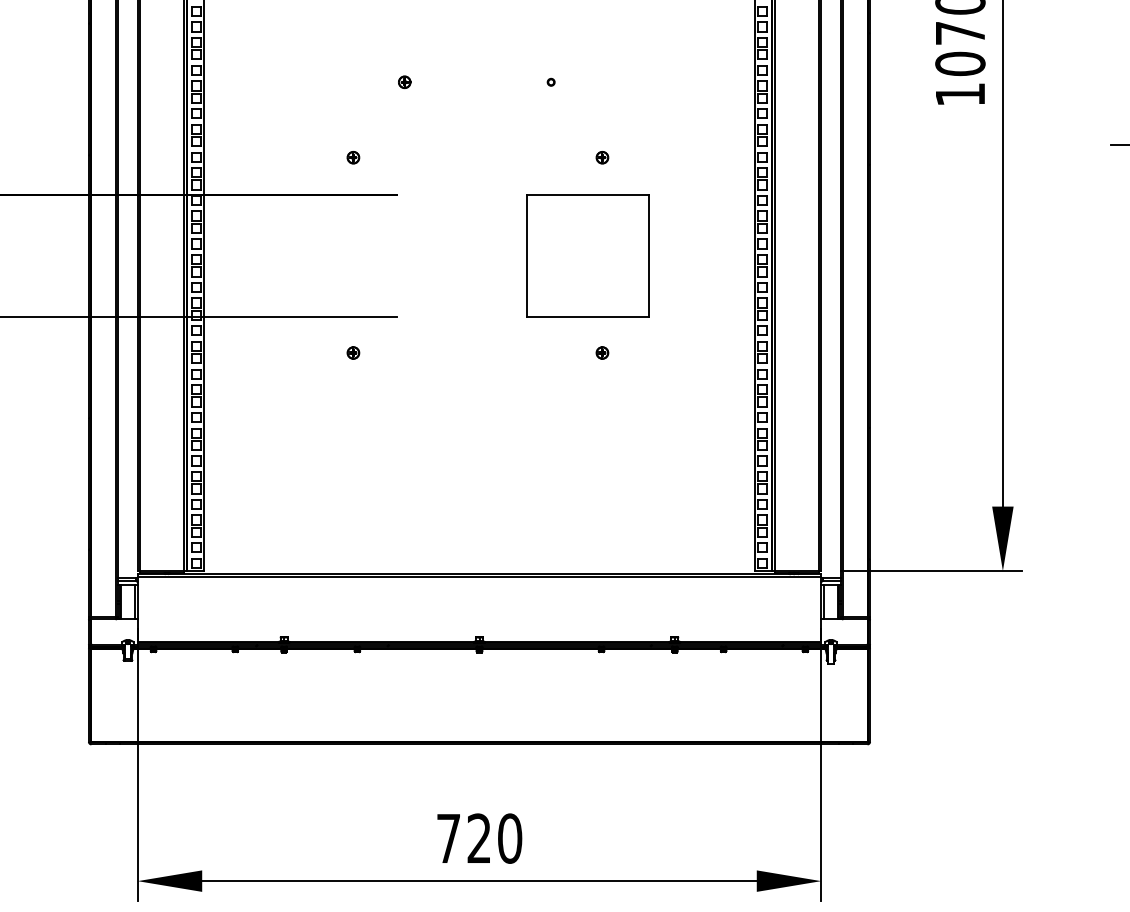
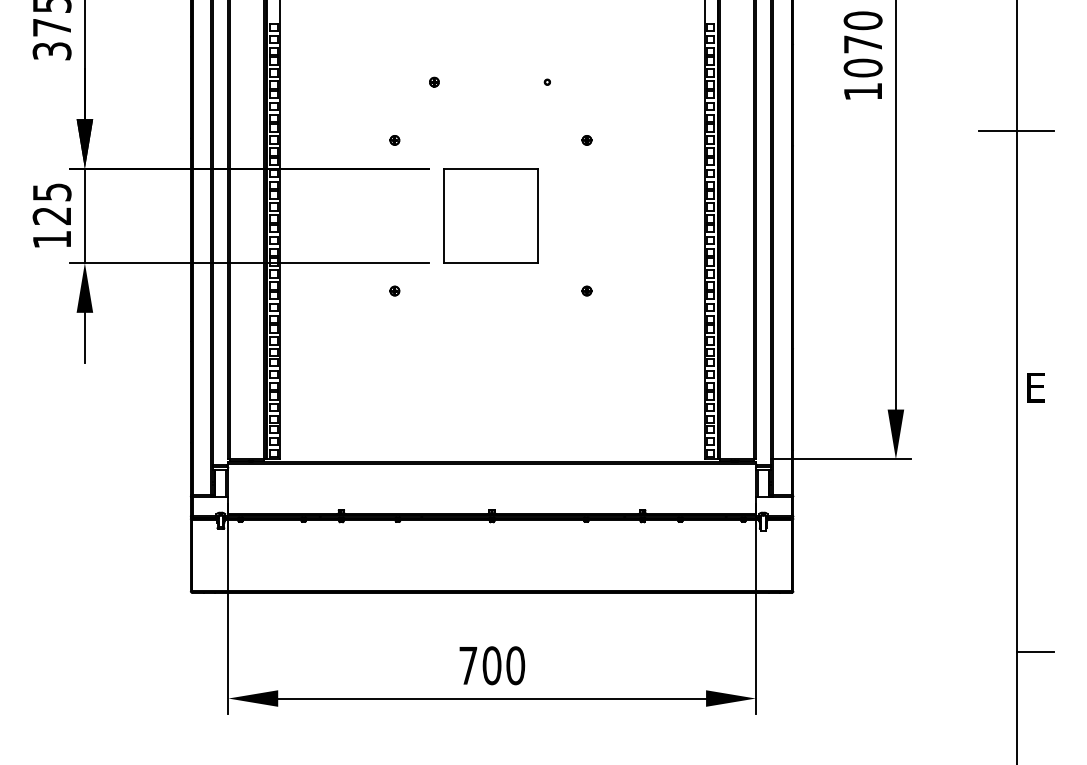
part: (587, 255) -> (490, 215), moved
text: (478, 838) -> (491, 665), 720 -> 700

